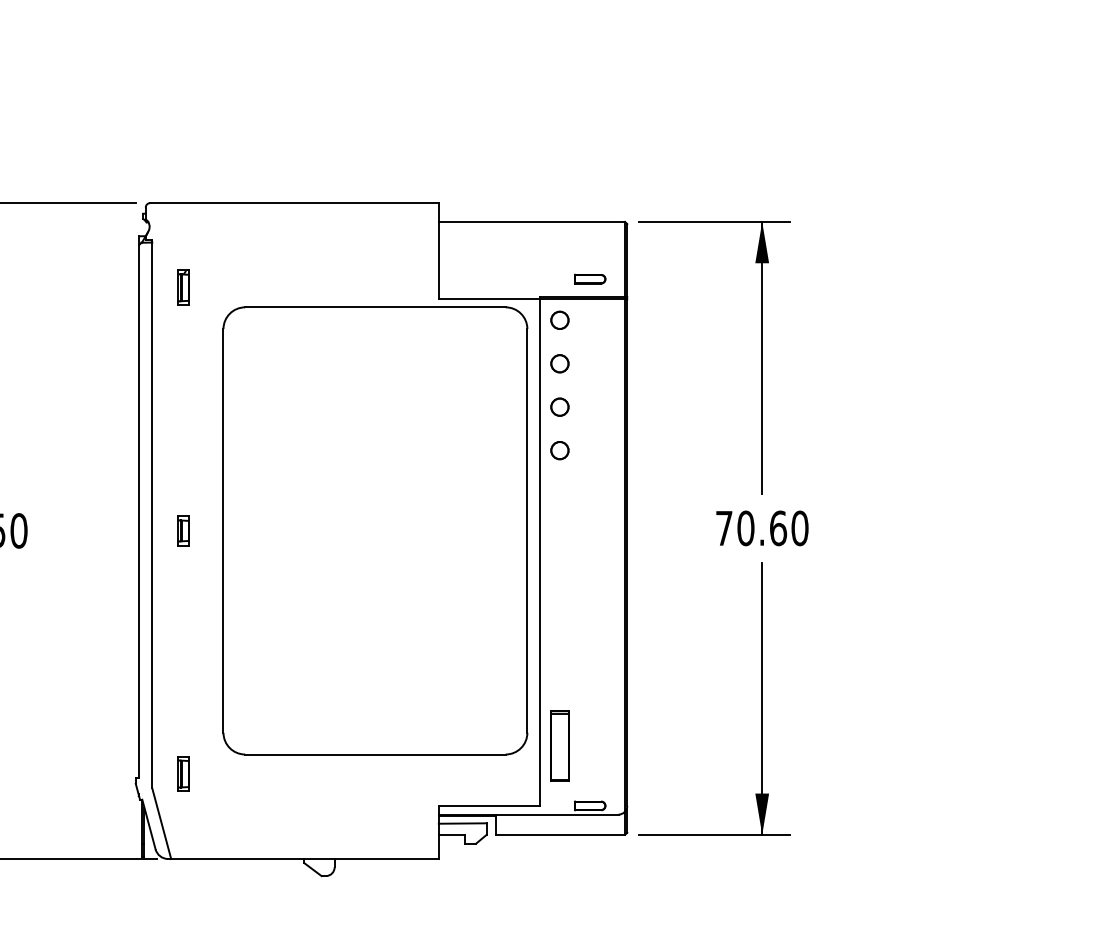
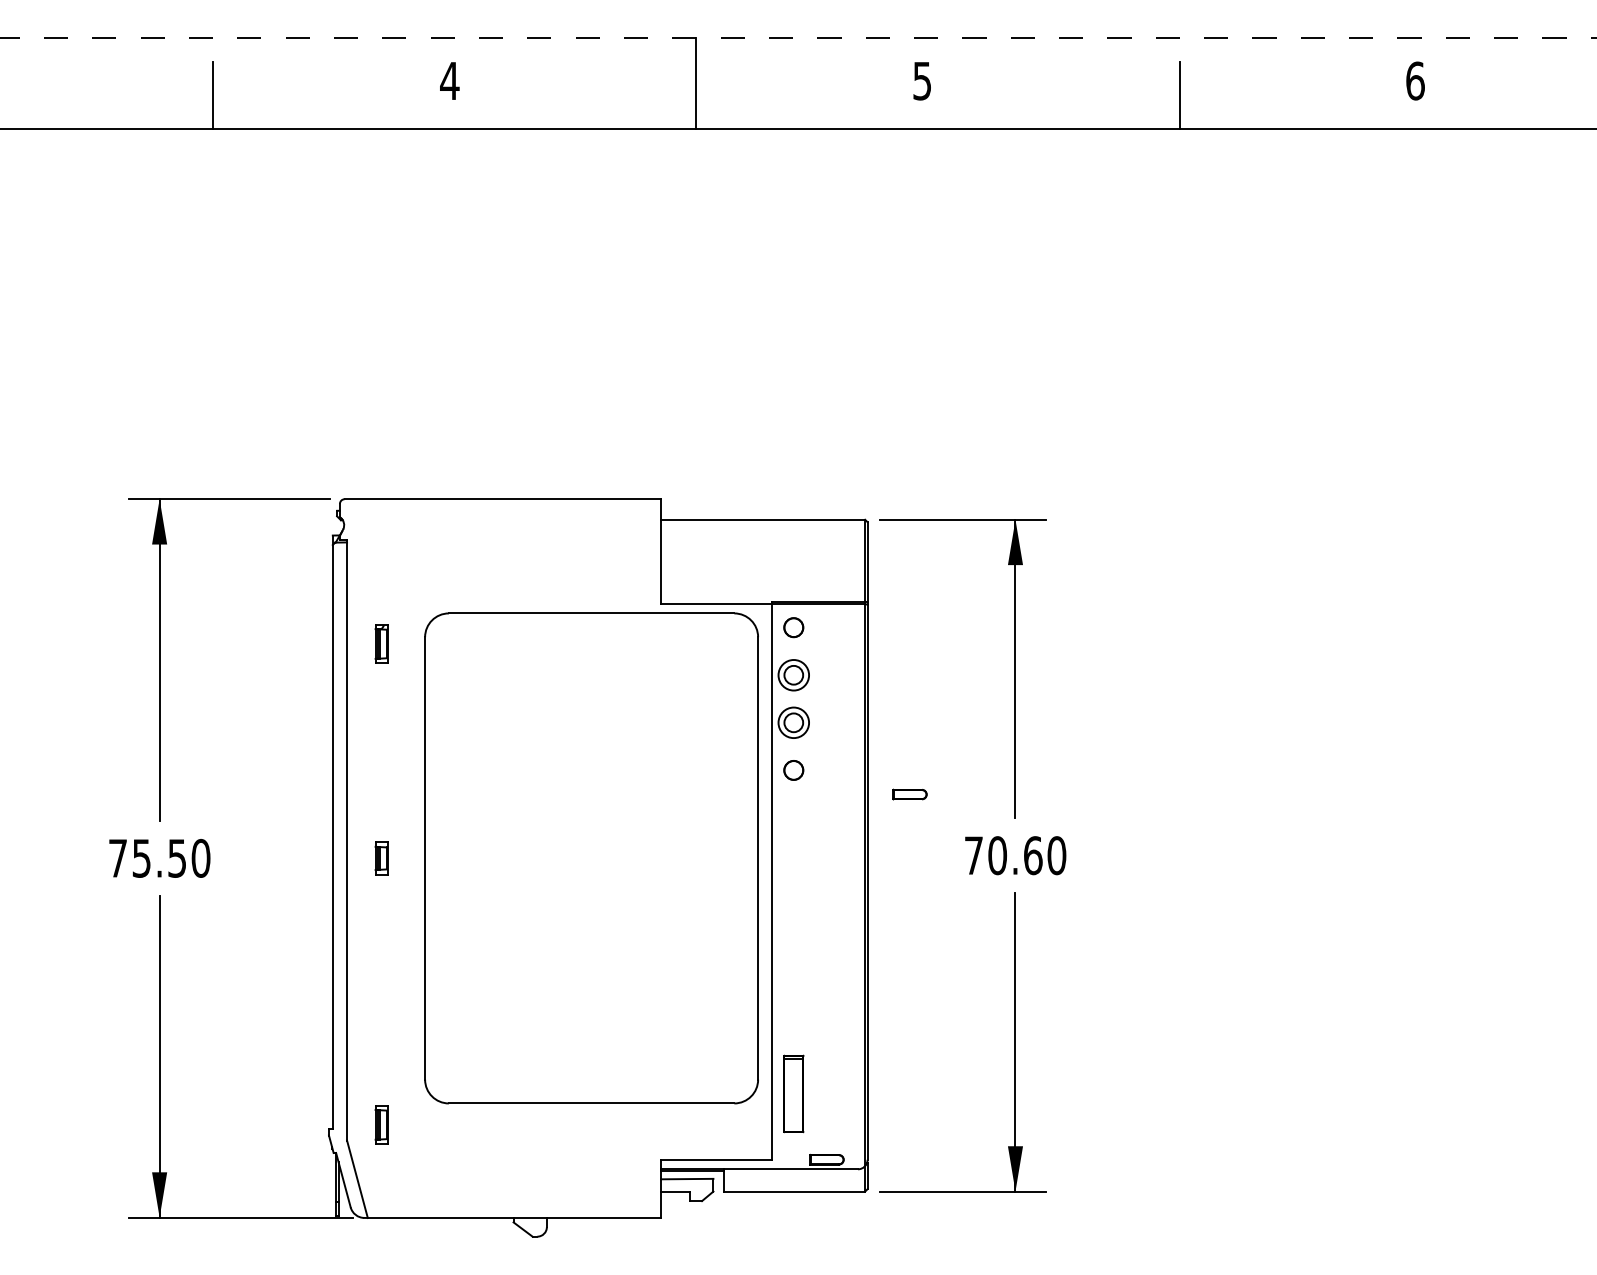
part: (589, 279) -> (909, 794), moved
part: (183, 287) -> (381, 643), moved
circle: (559, 363) -> (793, 674), size x1.6
circle: (559, 406) -> (793, 722), size x1.6

